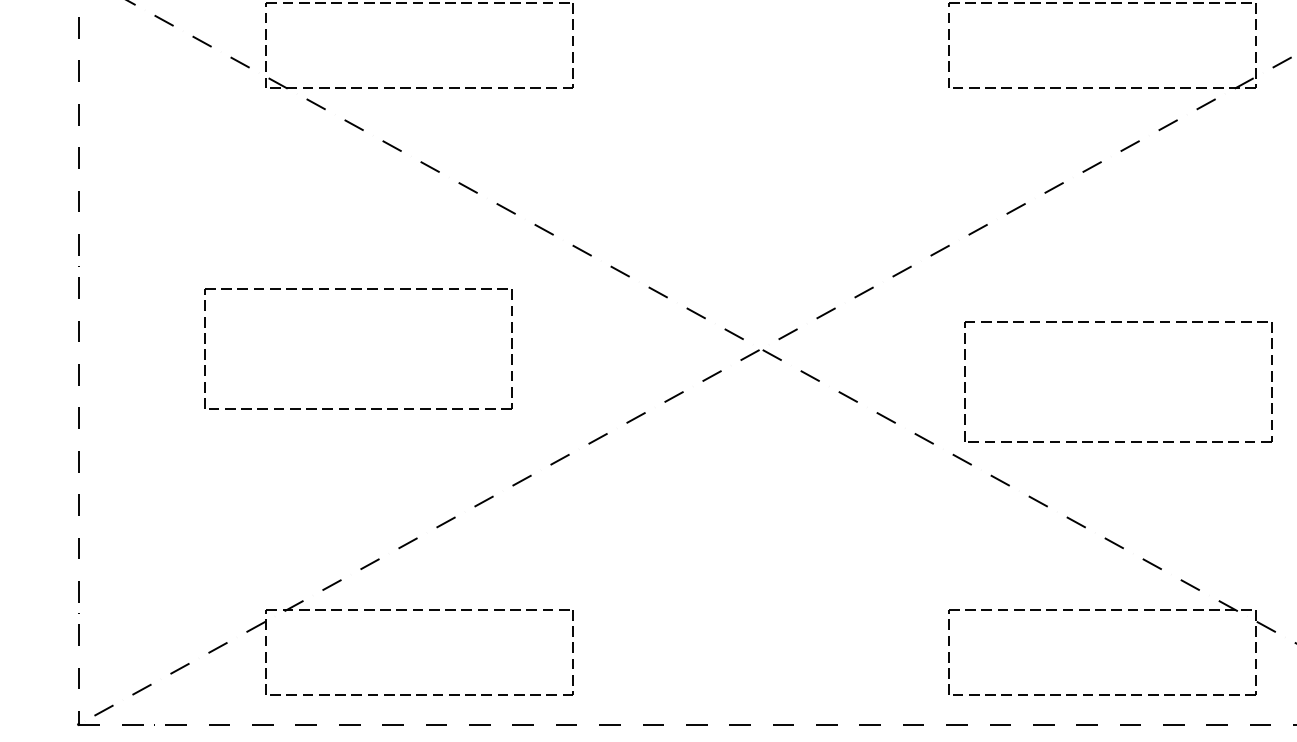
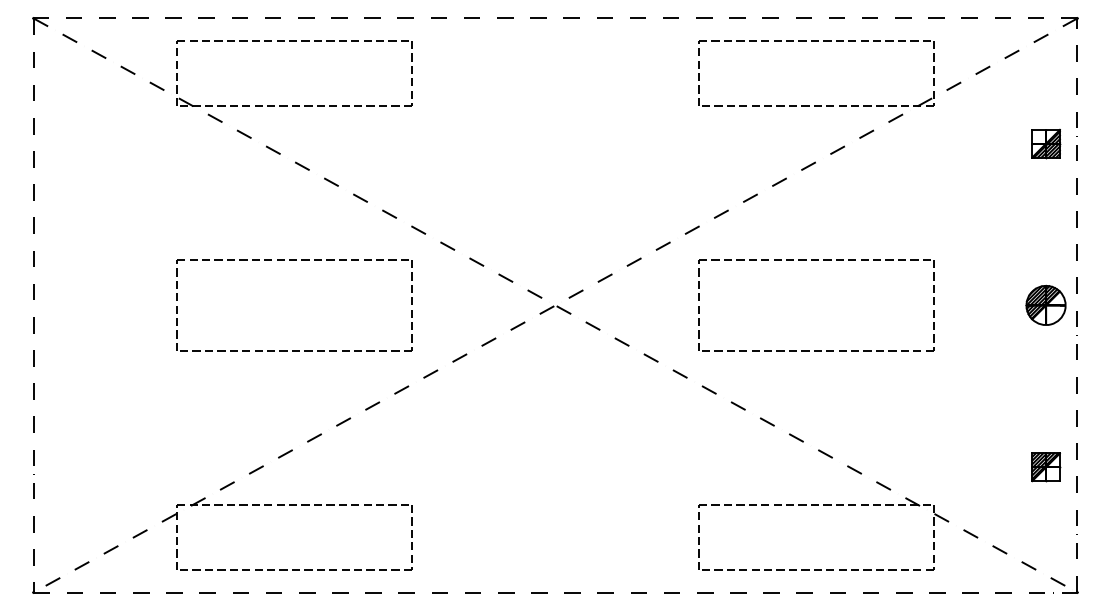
part: (358, 290) -> (294, 260), moved
part: (1118, 322) -> (816, 260), moved

